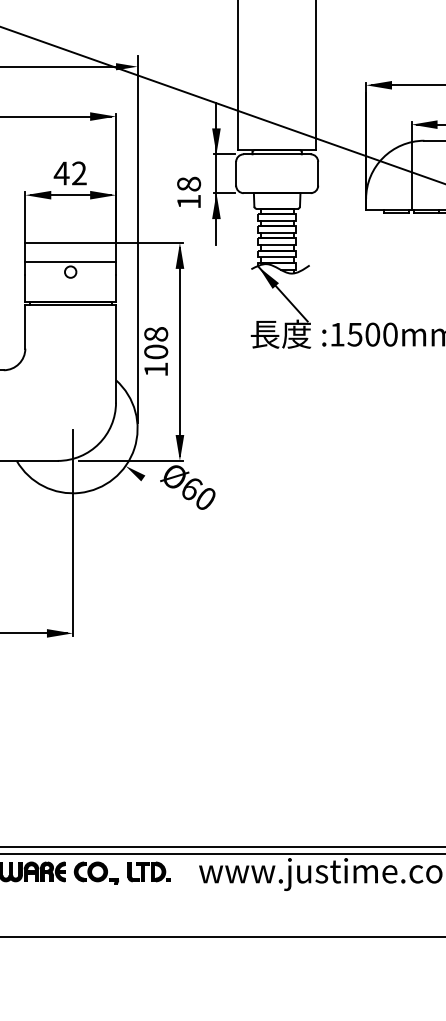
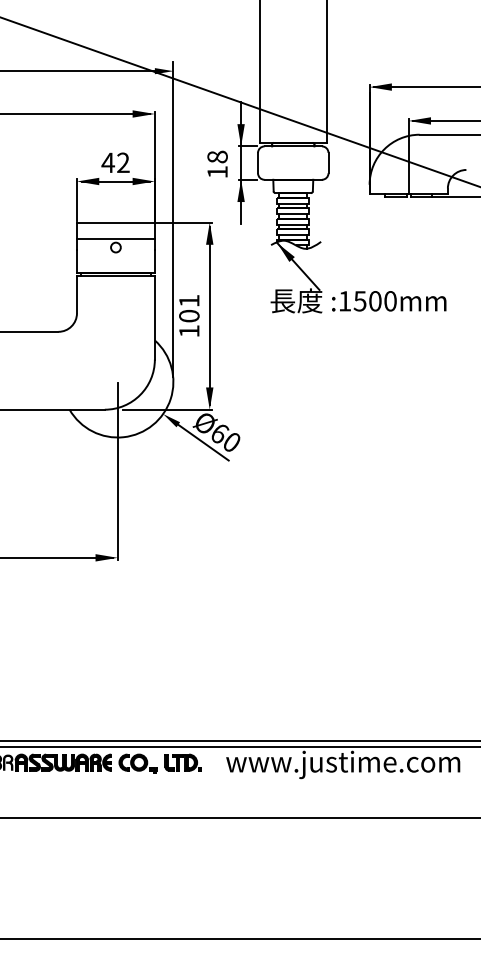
text: (188, 191) -> (217, 163), moved
text: (156, 333) -> (189, 300), 108 -> 101
line: (172, 499) -> (203, 442), added

